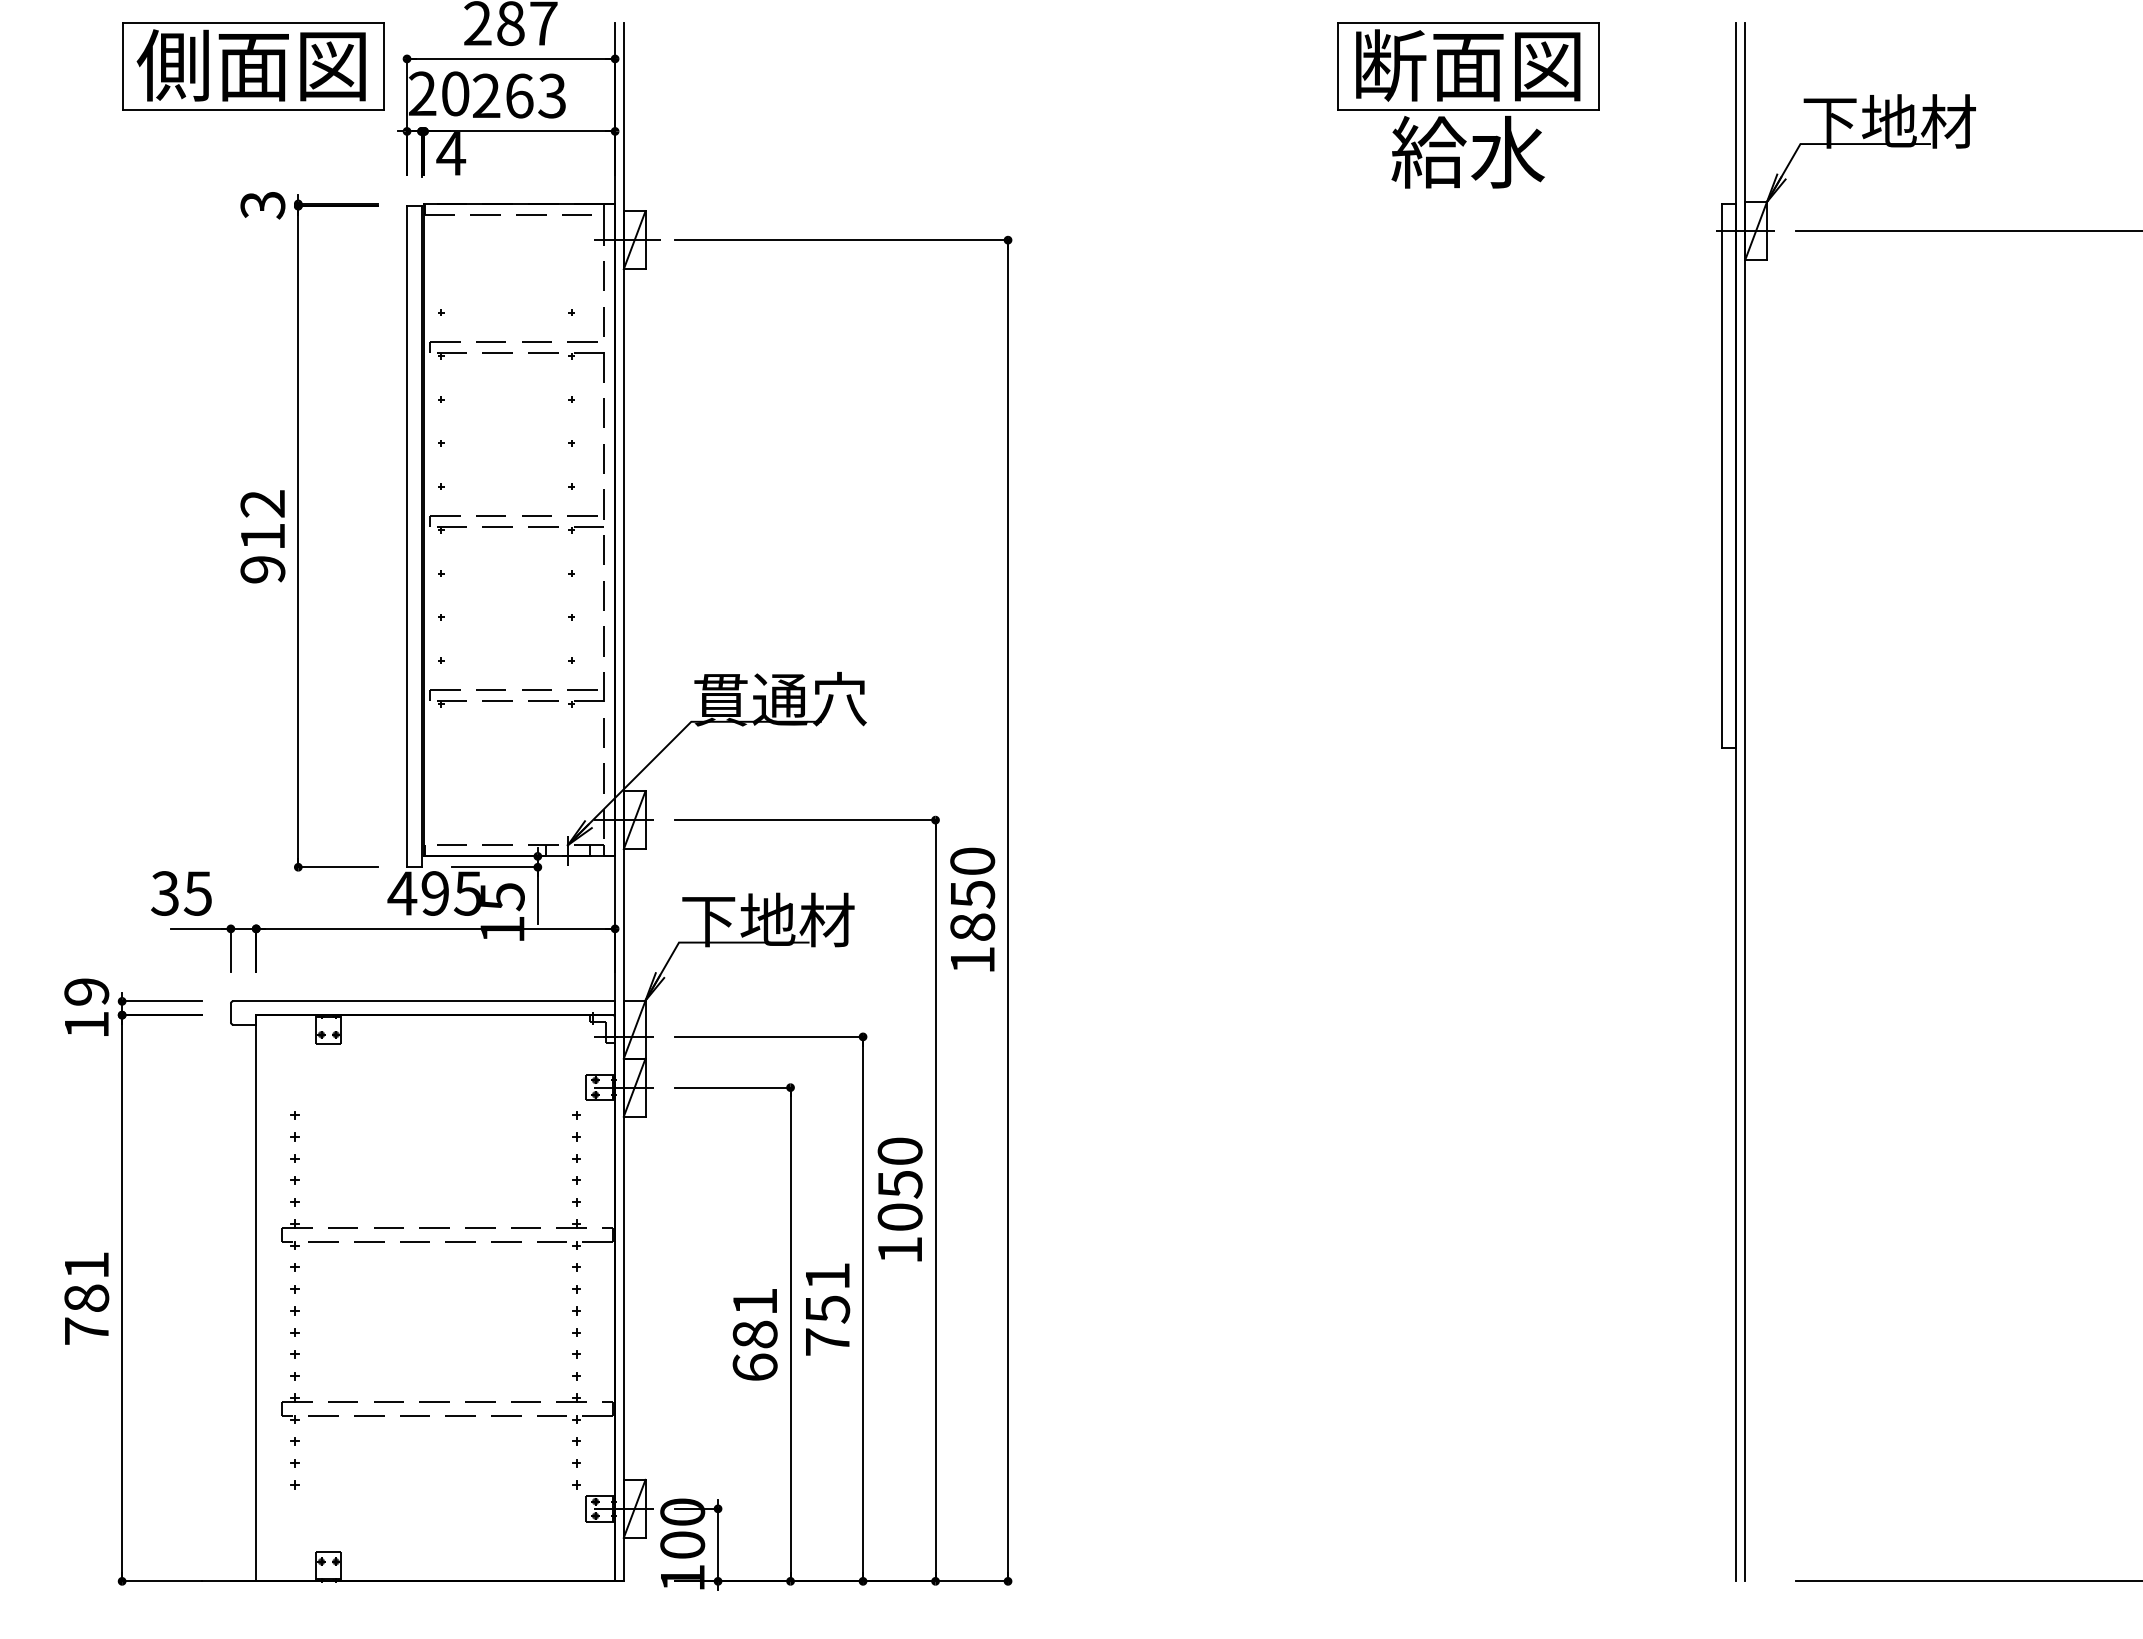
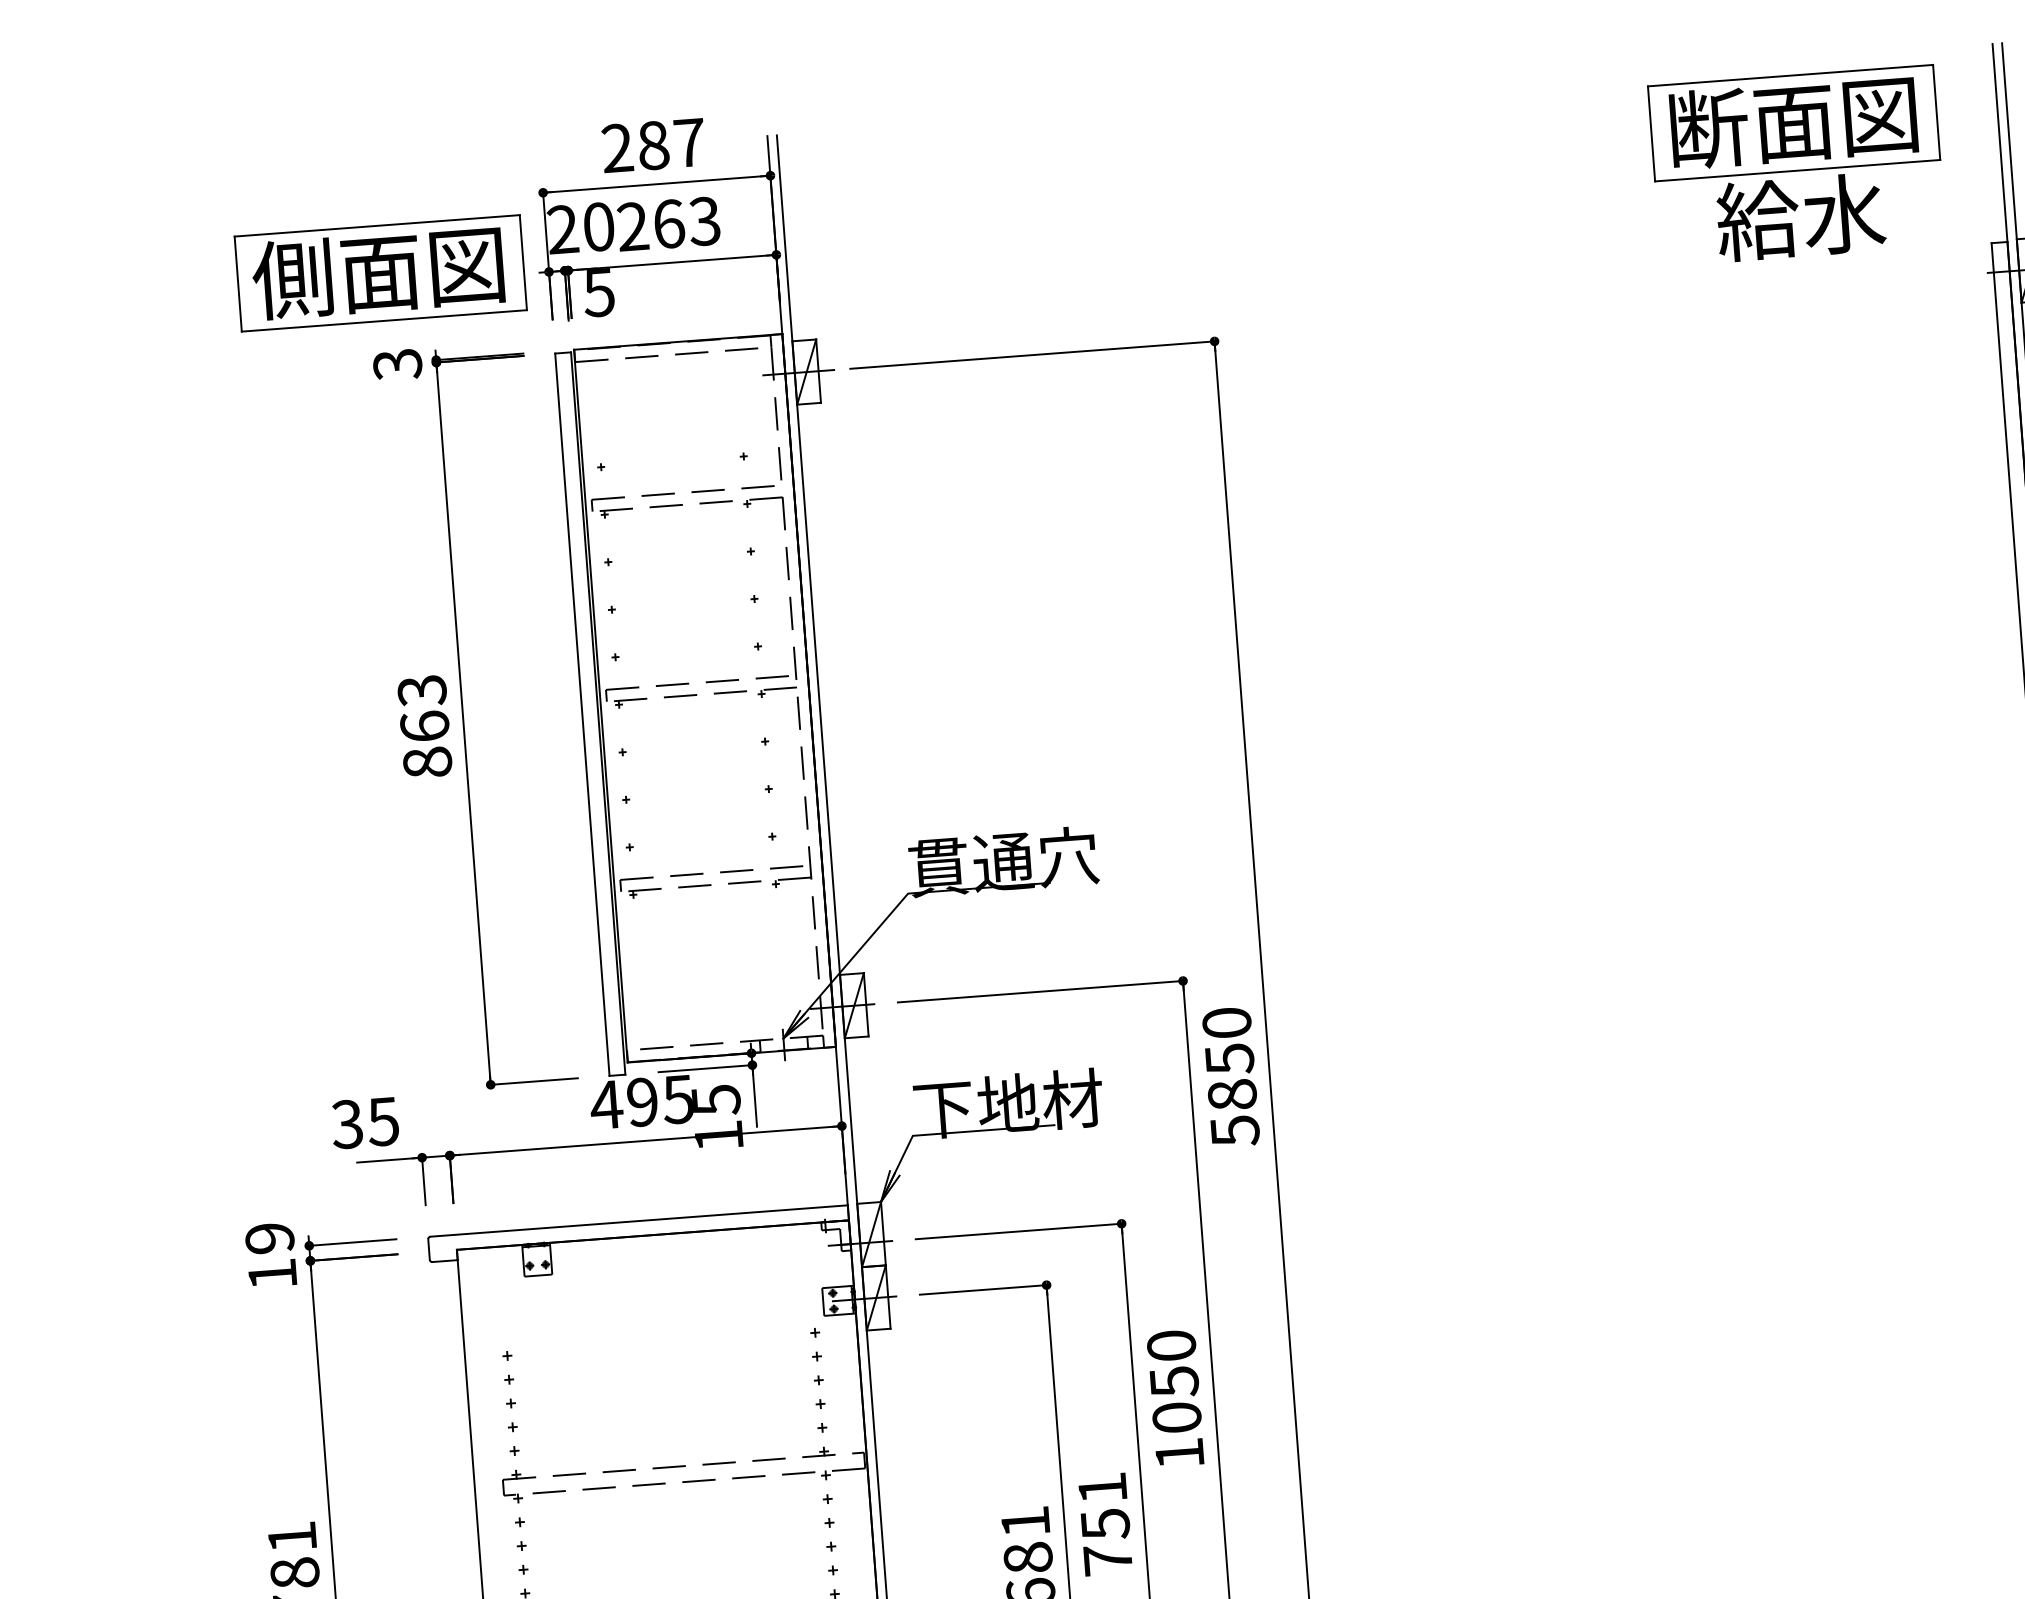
part: (253, 66) -> (380, 273), moved
part: (1468, 105) -> (1797, 166), moved
text: (451, 154) -> (599, 293), 4 -> 5
text: (262, 536) -> (424, 726), 912 -> 863
text: (973, 960) -> (1236, 1131), 1850 -> 5850

